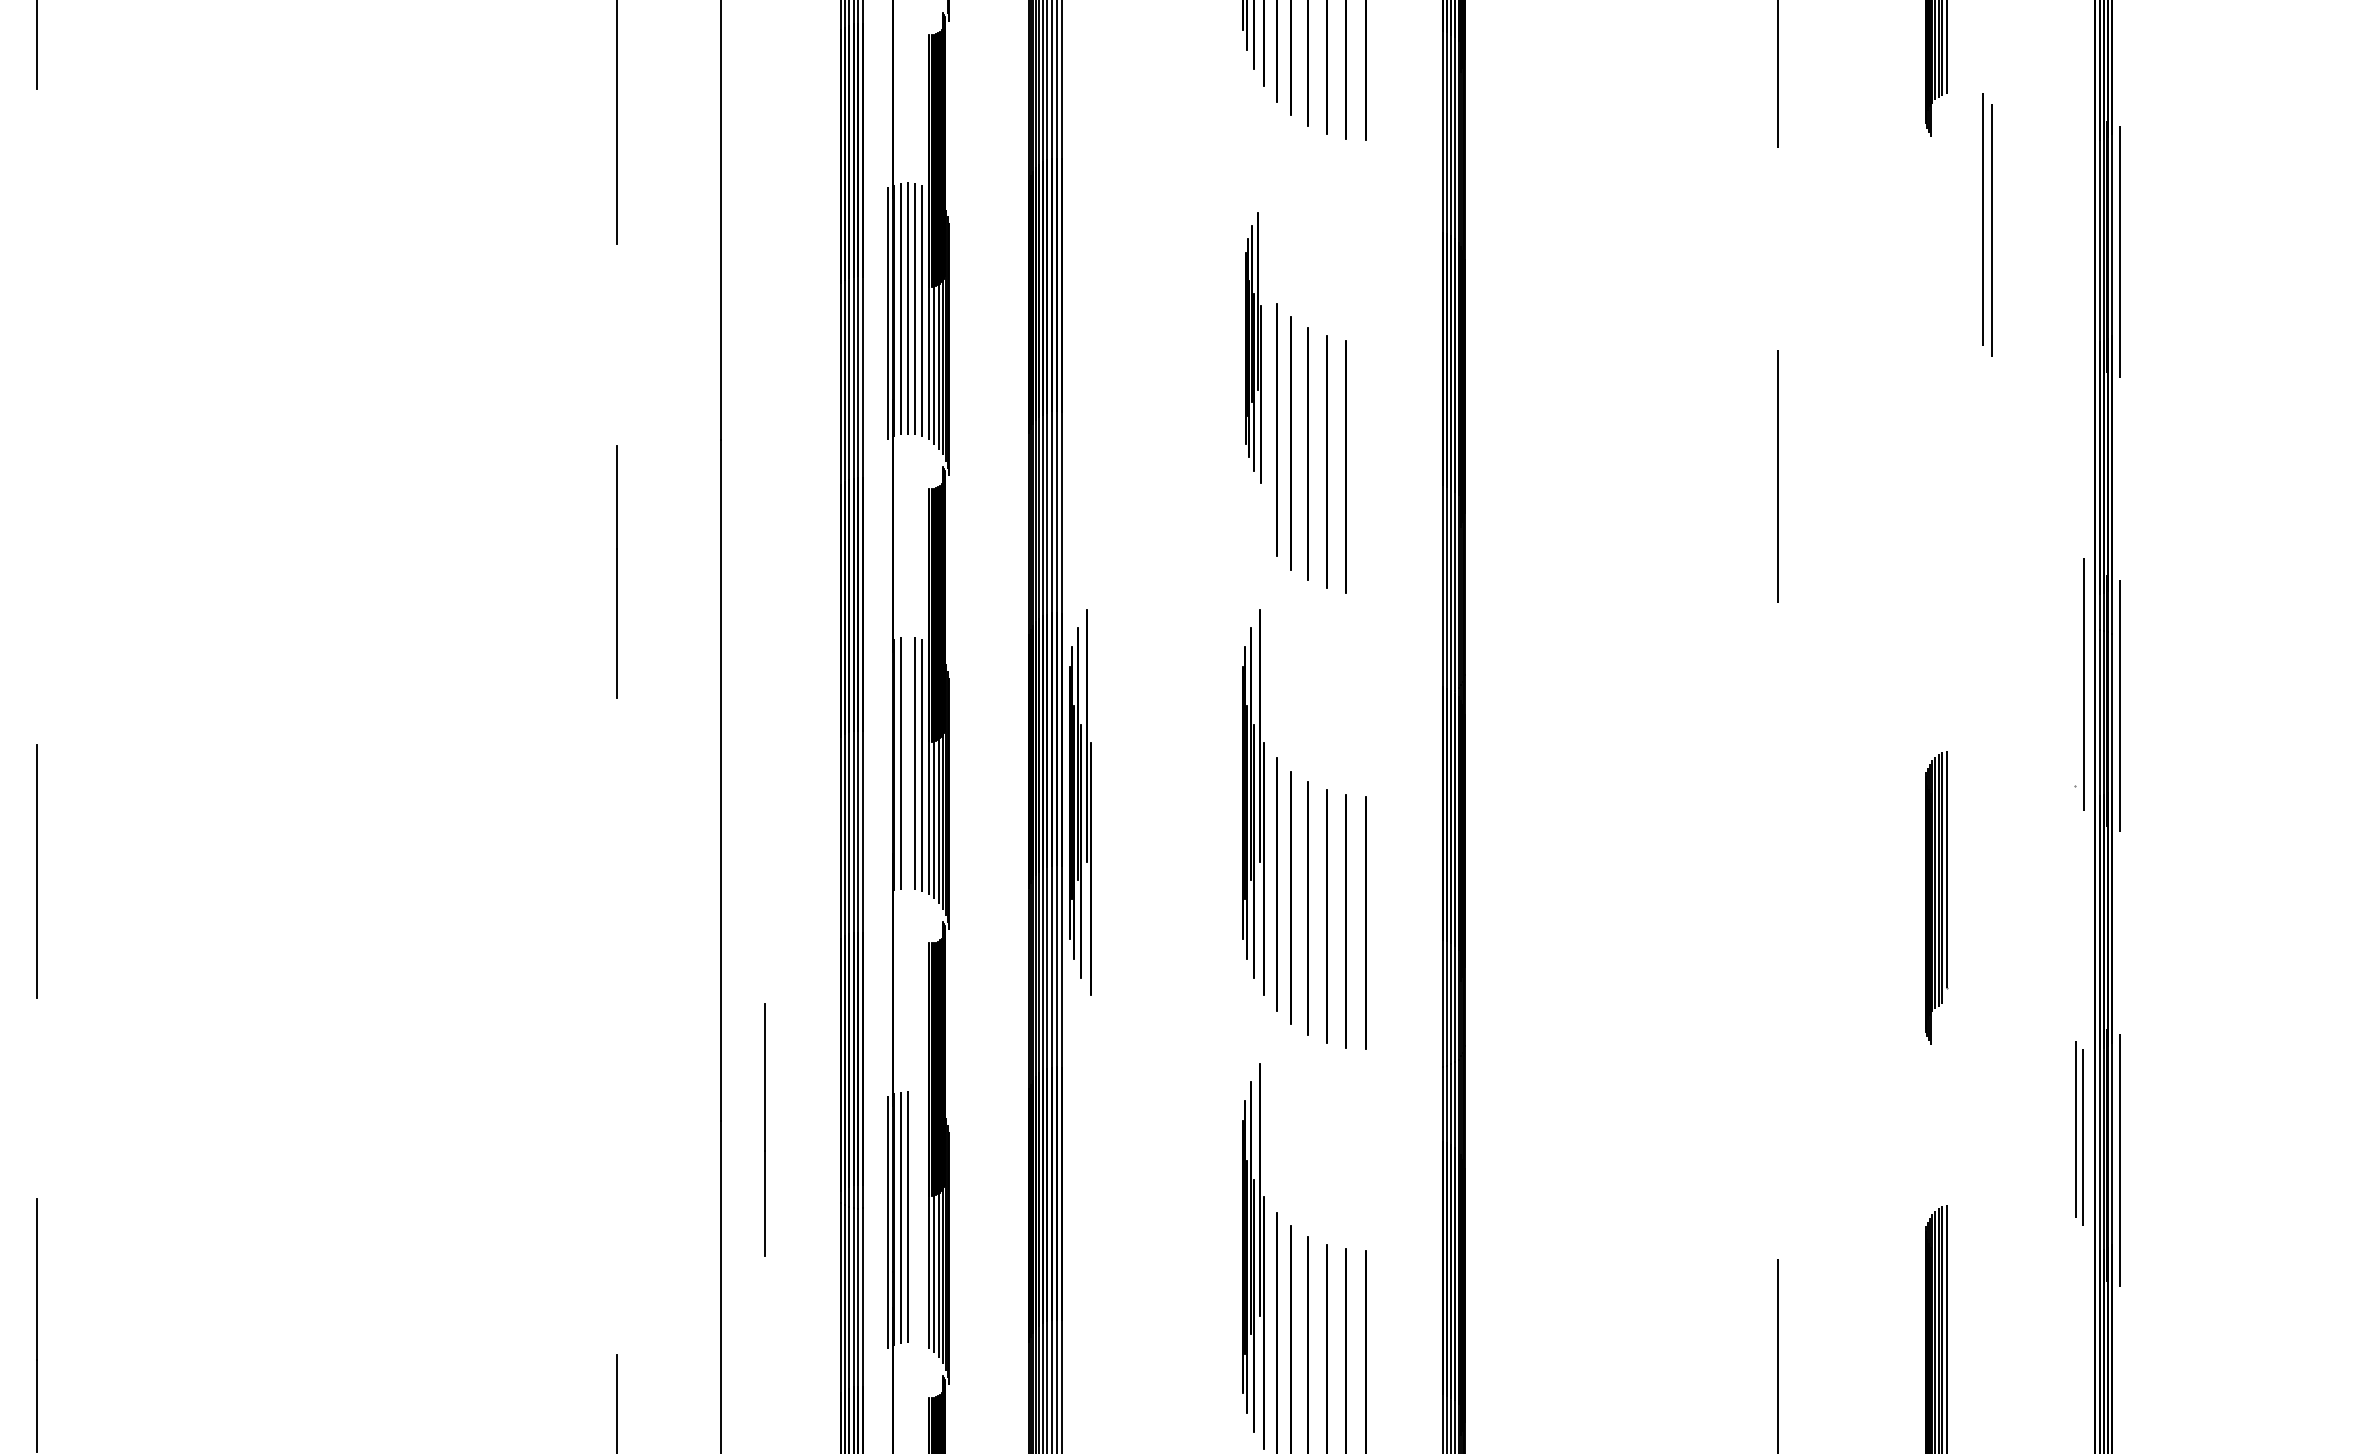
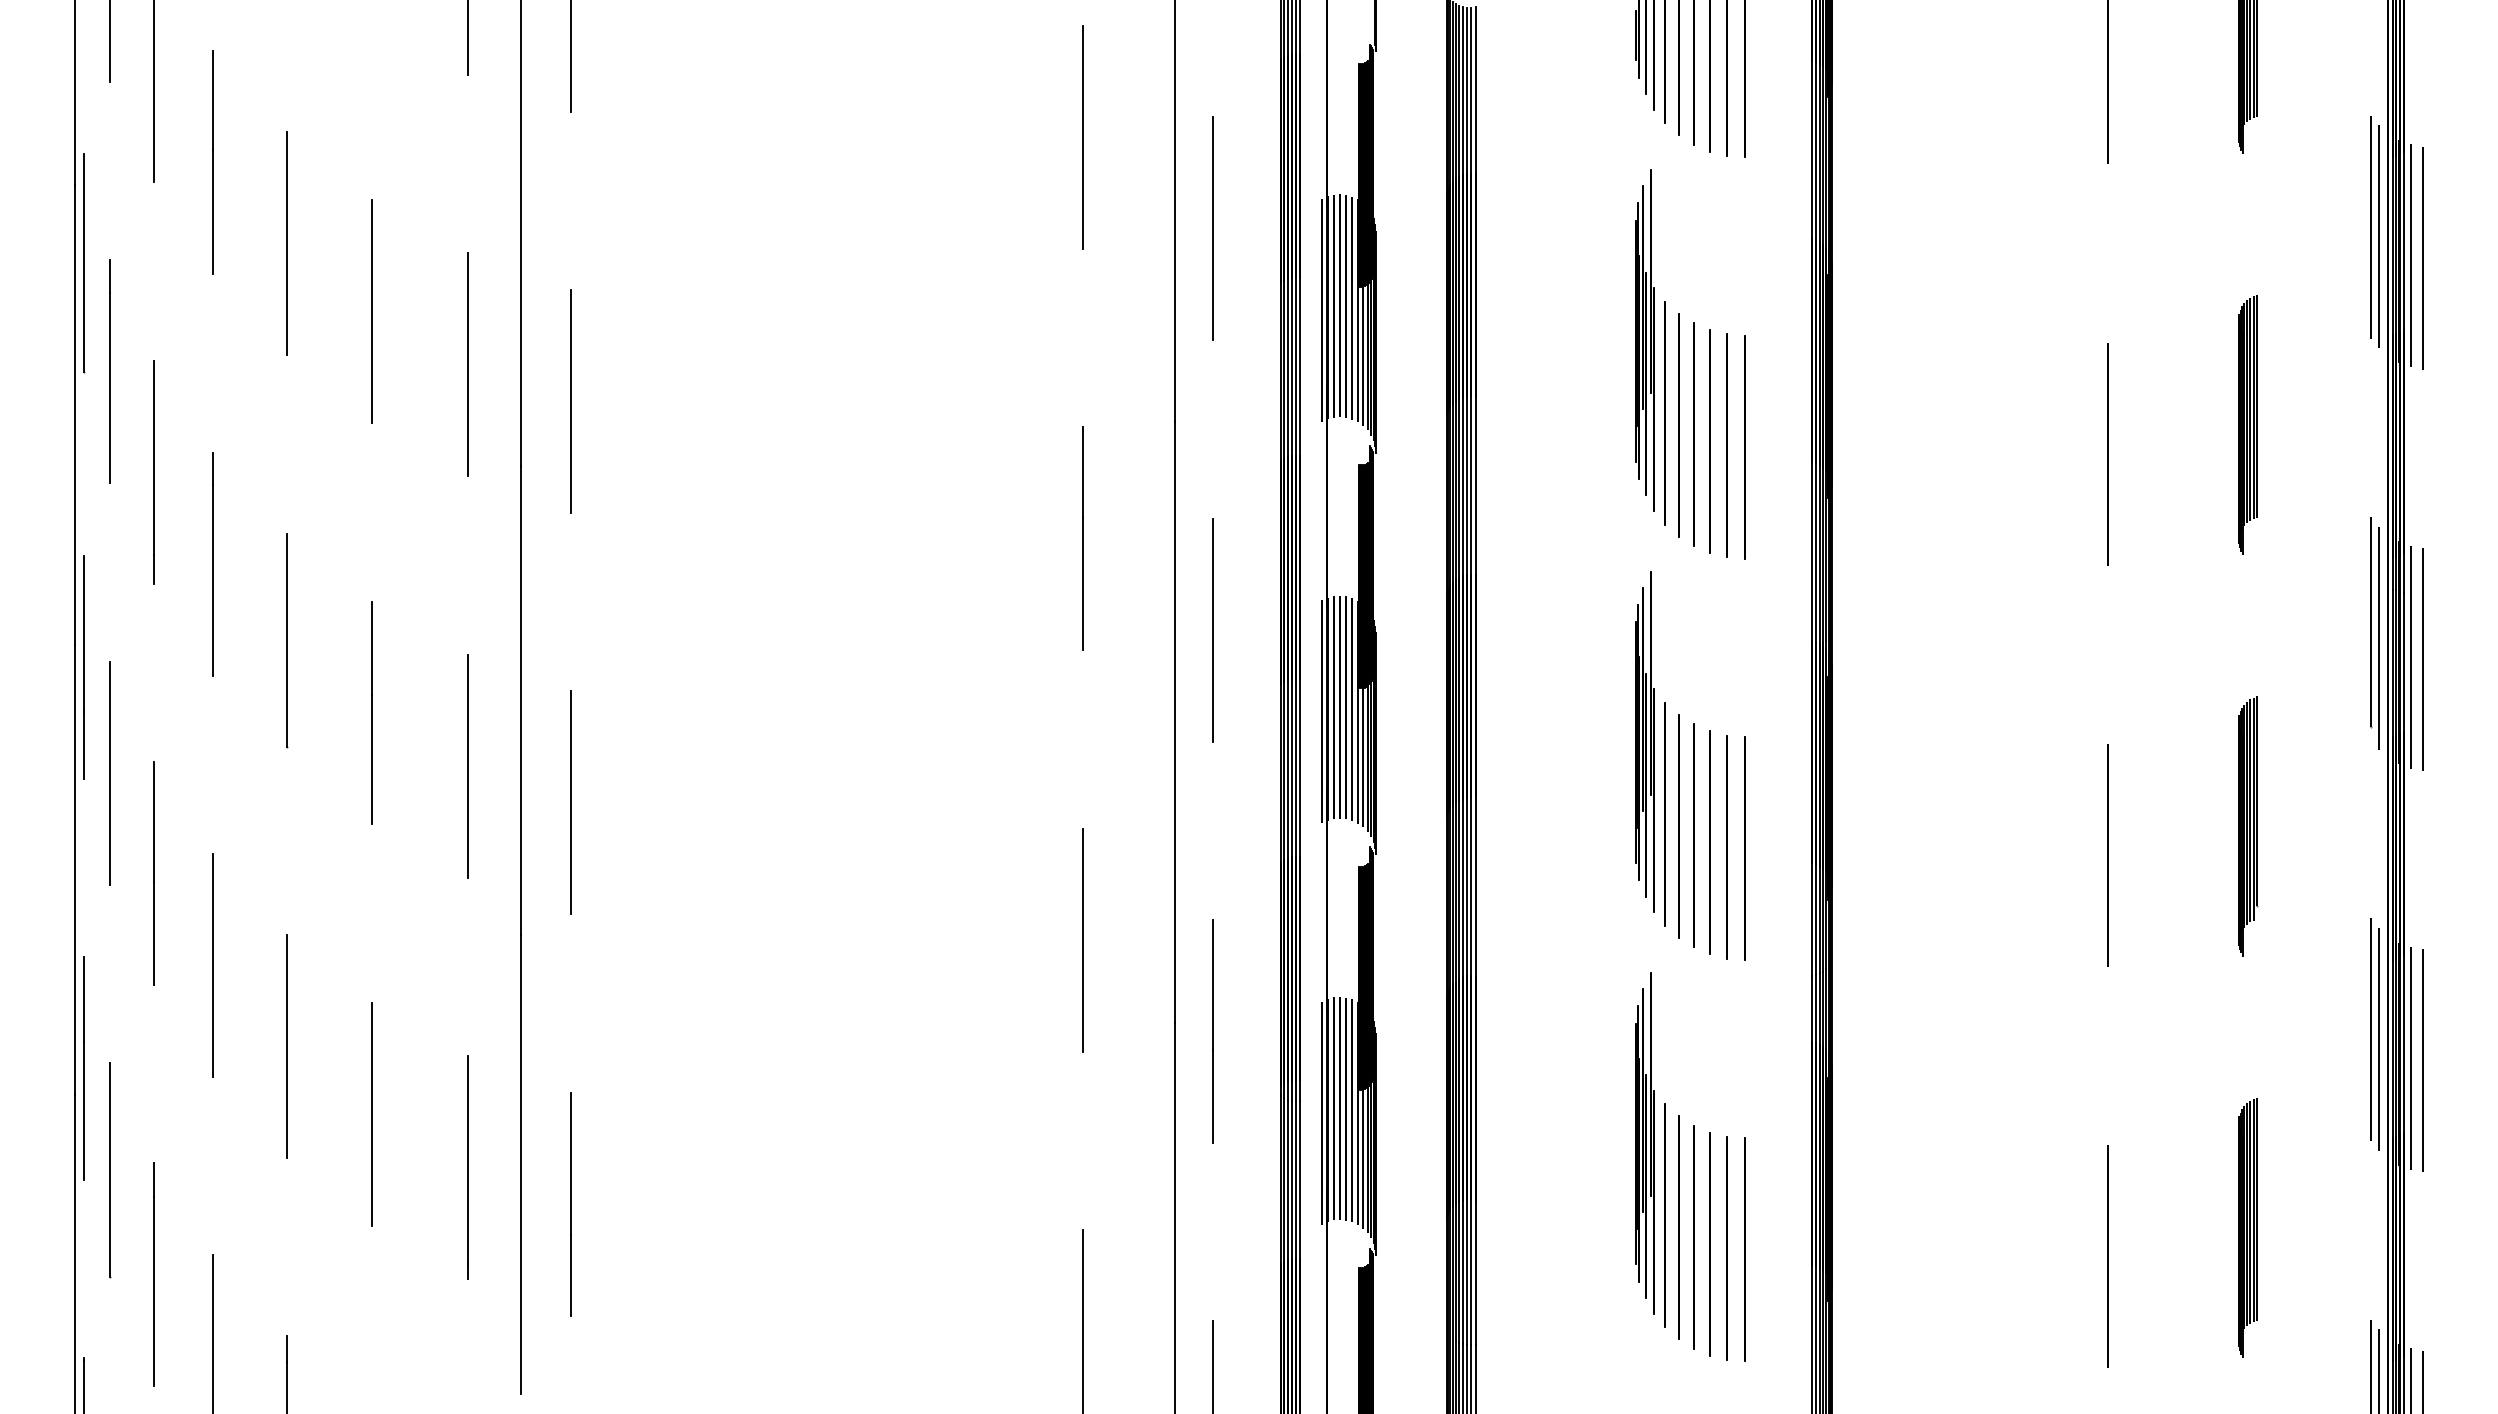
line: (764, 220) -> (1213, 228), added
part: (1987, 224) -> (2374, 231), moved
line: (2134, 253) -> (2423, 257), added
part: (1252, 347) -> (1644, 340), size x1.43
line: (36, 416) -> (570, 401), added
part: (1935, 442) -> (2247, 424), added
line: (1366, 468) -> (1744, 447), added
line: (2074, 665) -> (2370, 621), added
line: (764, 674) -> (1213, 629), added
line: (2133, 708) -> (2422, 659), added
line: (908, 762) -> (1340, 706), added
line: (887, 767) -> (1321, 711), added
part: (1079, 801) -> (1491, 741), removed
line: (1778, 930) -> (2108, 855), added
line: (616, 1025) -> (1082, 939), added
part: (2079, 1133) -> (2374, 1034), size x1.43
line: (2134, 1162) -> (2423, 1060), added
line: (915, 1217) -> (1346, 1108), added
line: (922, 1219) -> (1352, 1110), added

